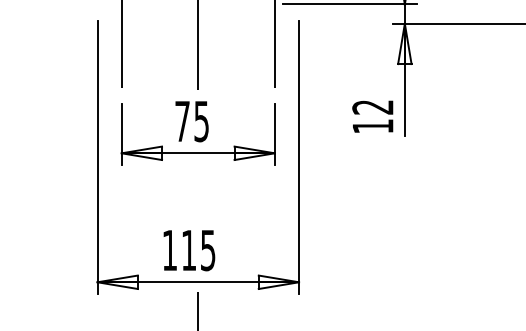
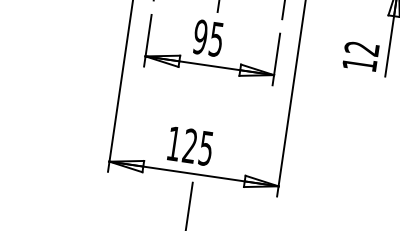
text: (182, 121) -> (200, 37), 75 -> 95
text: (188, 249) -> (189, 145), 115 -> 125

